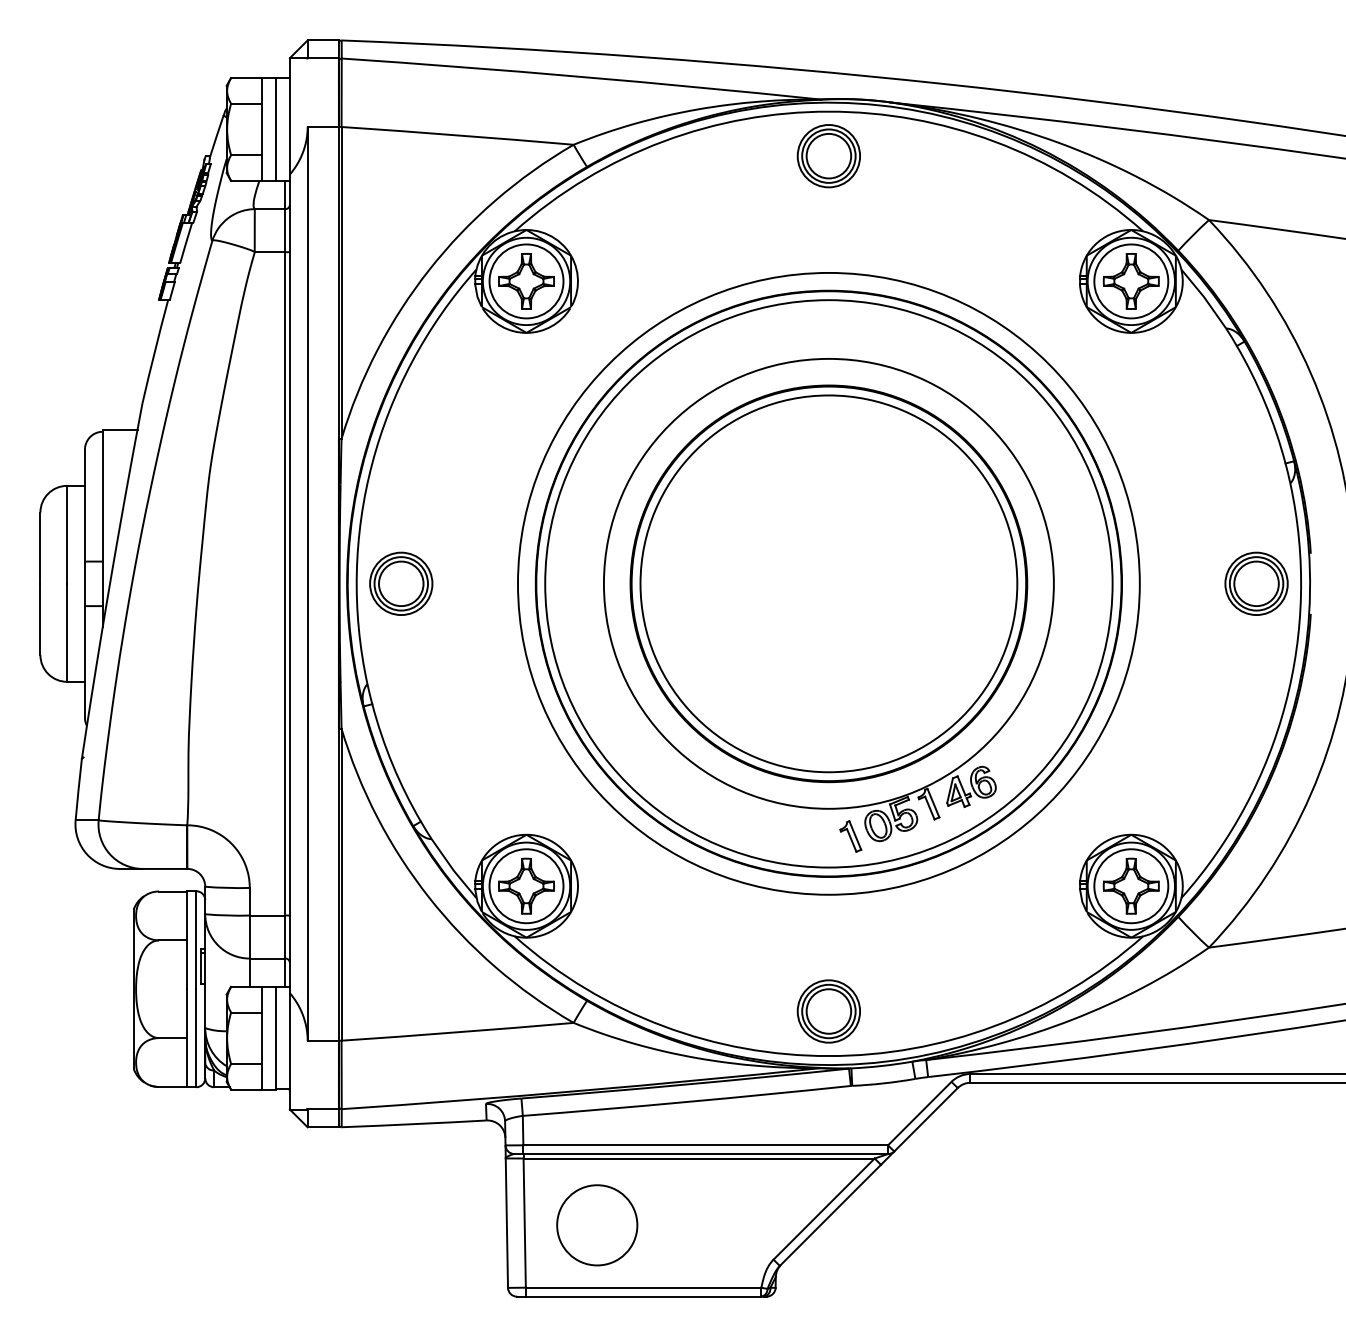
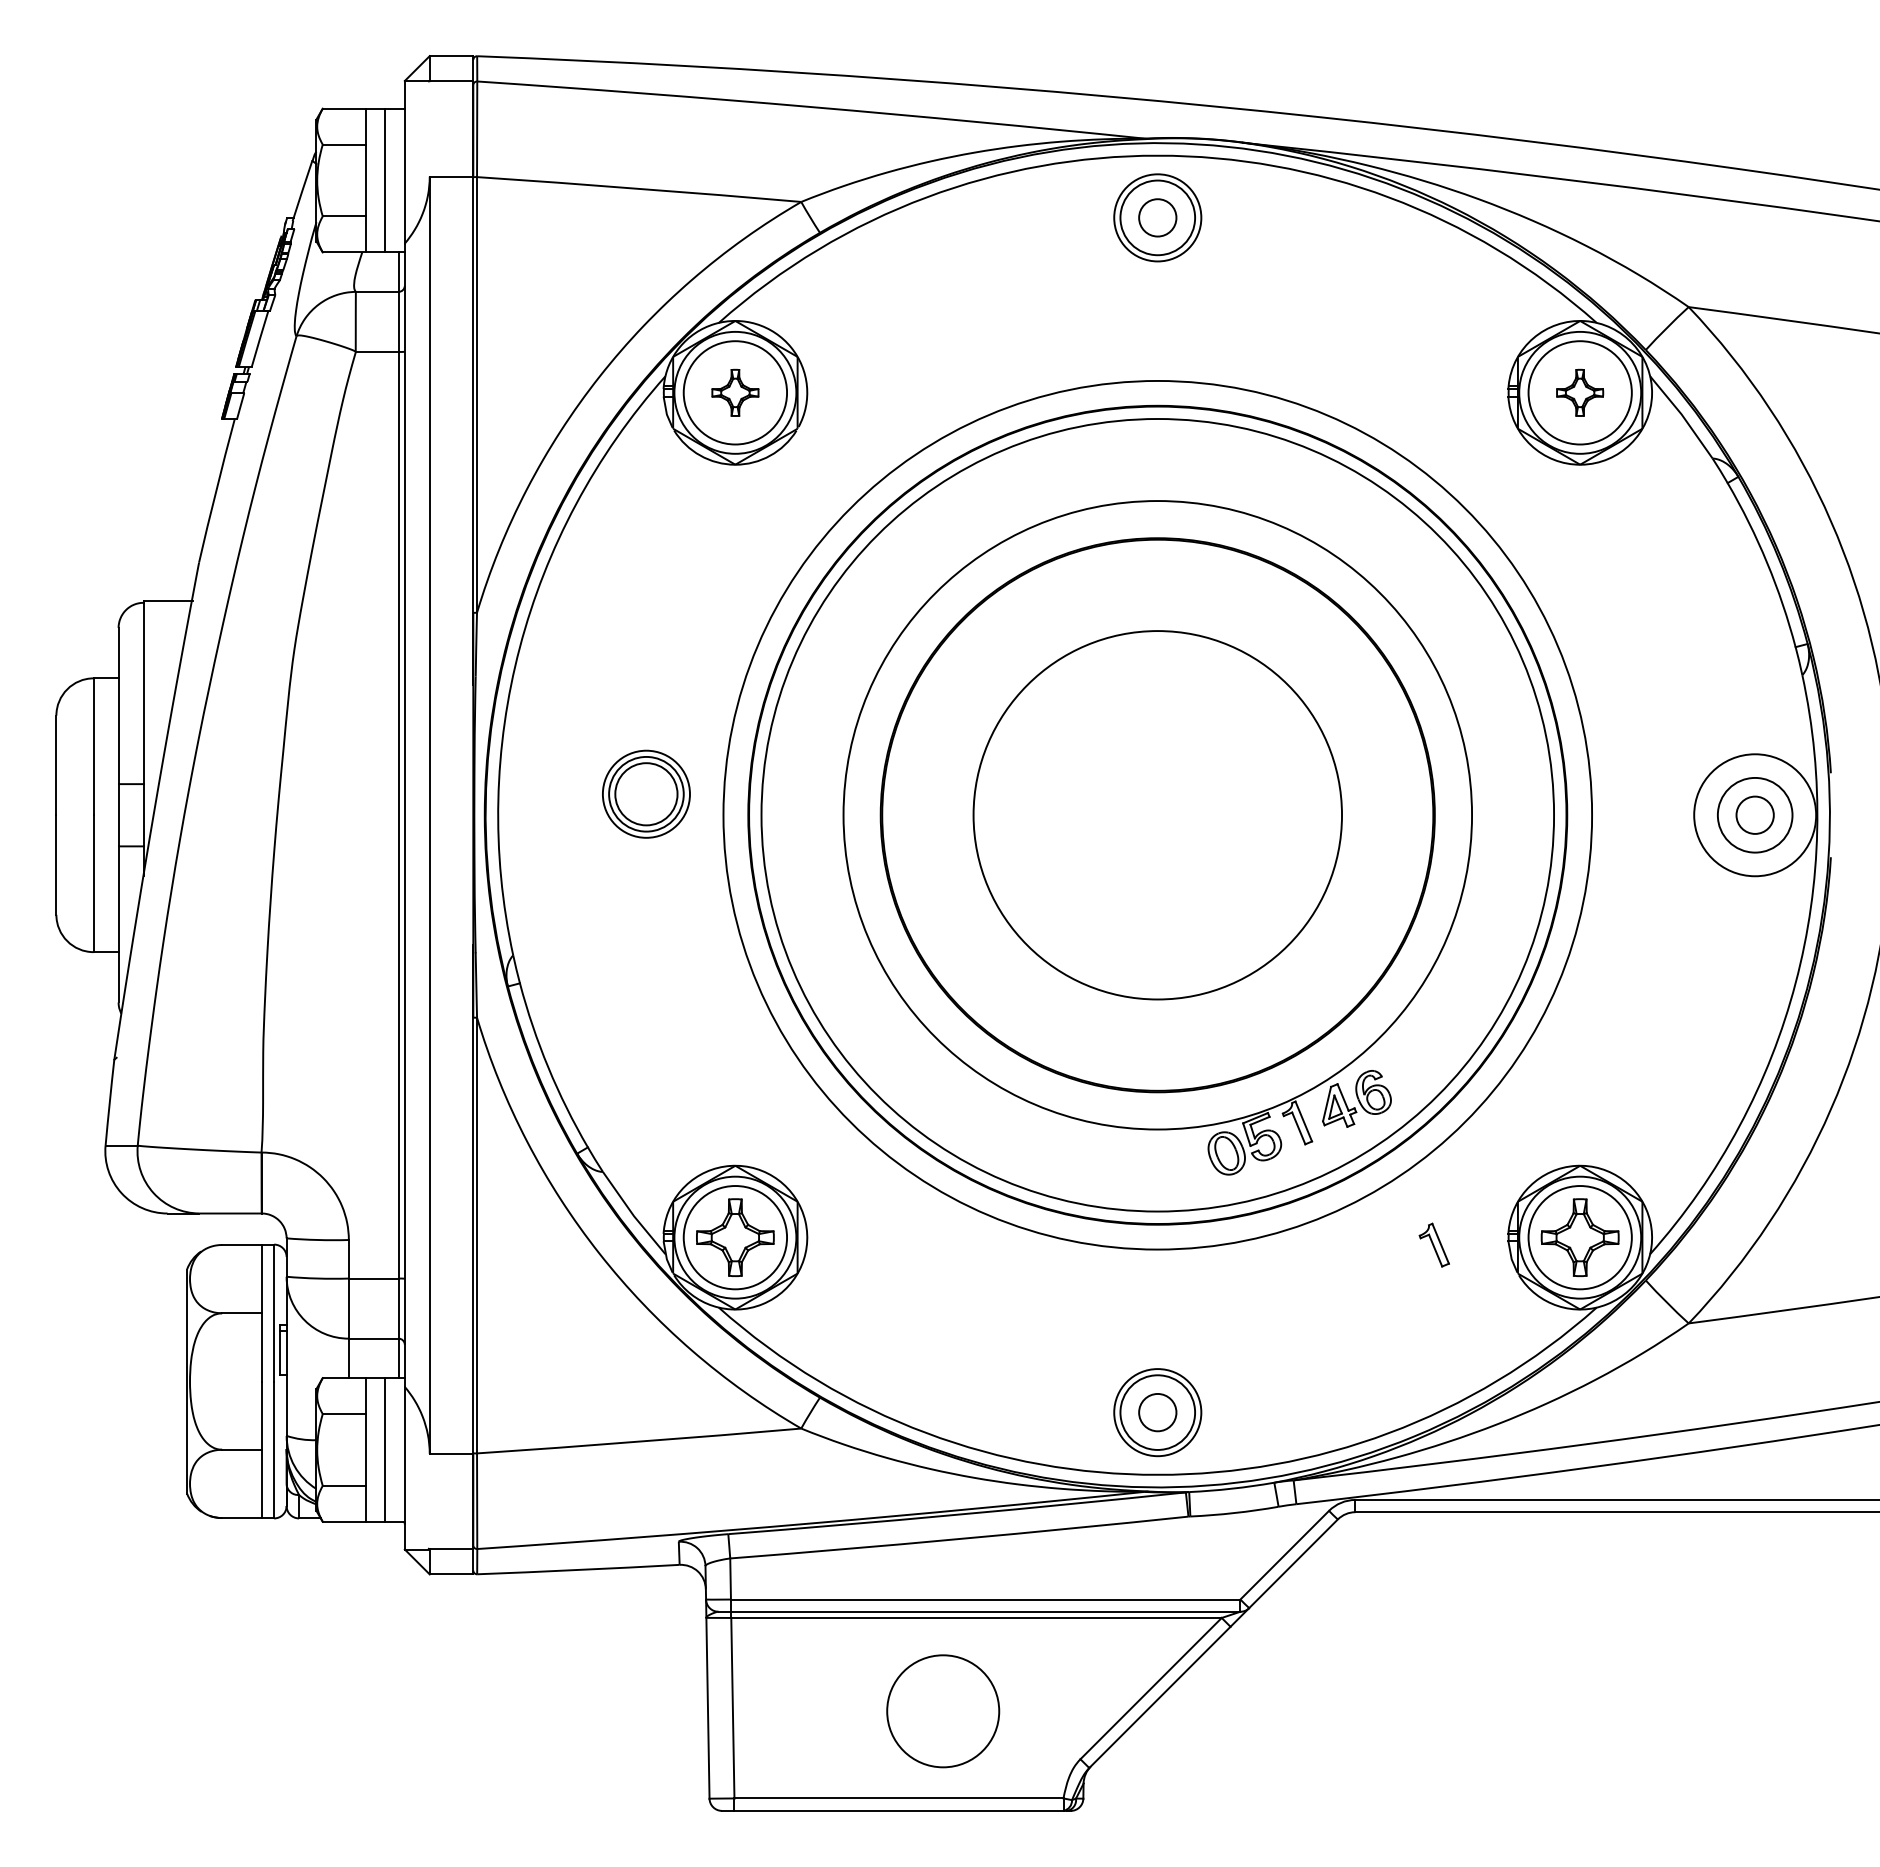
circle: (828, 155) -> (1157, 217), size x0.6
part: (526, 281) -> (735, 392), size x0.6
part: (1130, 281) -> (1579, 392), size x0.6
part: (401, 583) -> (646, 793), moved
circle: (1256, 583) -> (1754, 814), size x1.4
circle: (828, 584) -> (1157, 815), size x0.7
circle: (1256, 584) -> (1755, 815), size x0.6
part: (850, 836) -> (1433, 1244), moved
circle: (828, 1011) -> (1157, 1412), size x0.6
circle: (597, 1225) -> (943, 1711), moved

